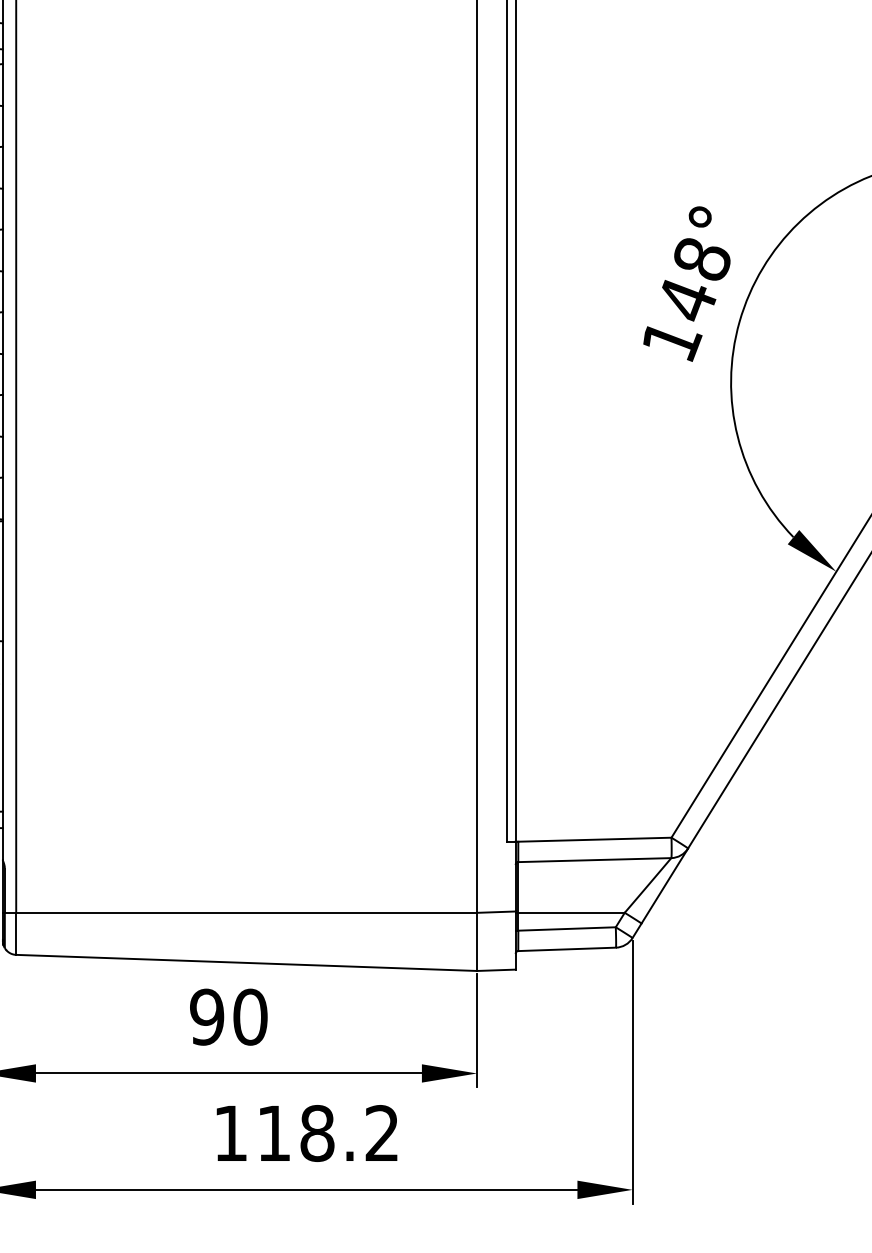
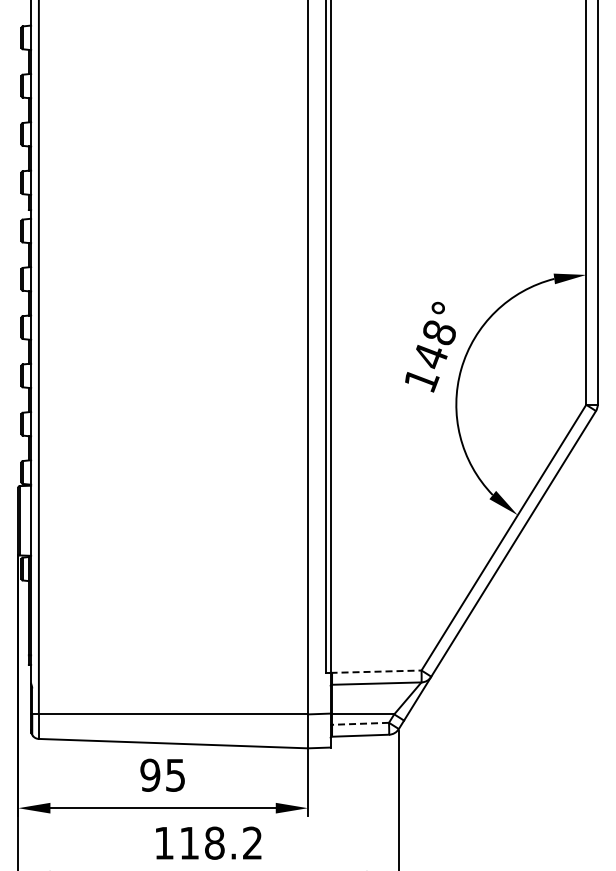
line: (594, 839) -> (376, 671), solid -> dashed
line: (566, 928) -> (360, 723), solid -> dashed
text: (250, 1015) -> (175, 774), 90 -> 95

